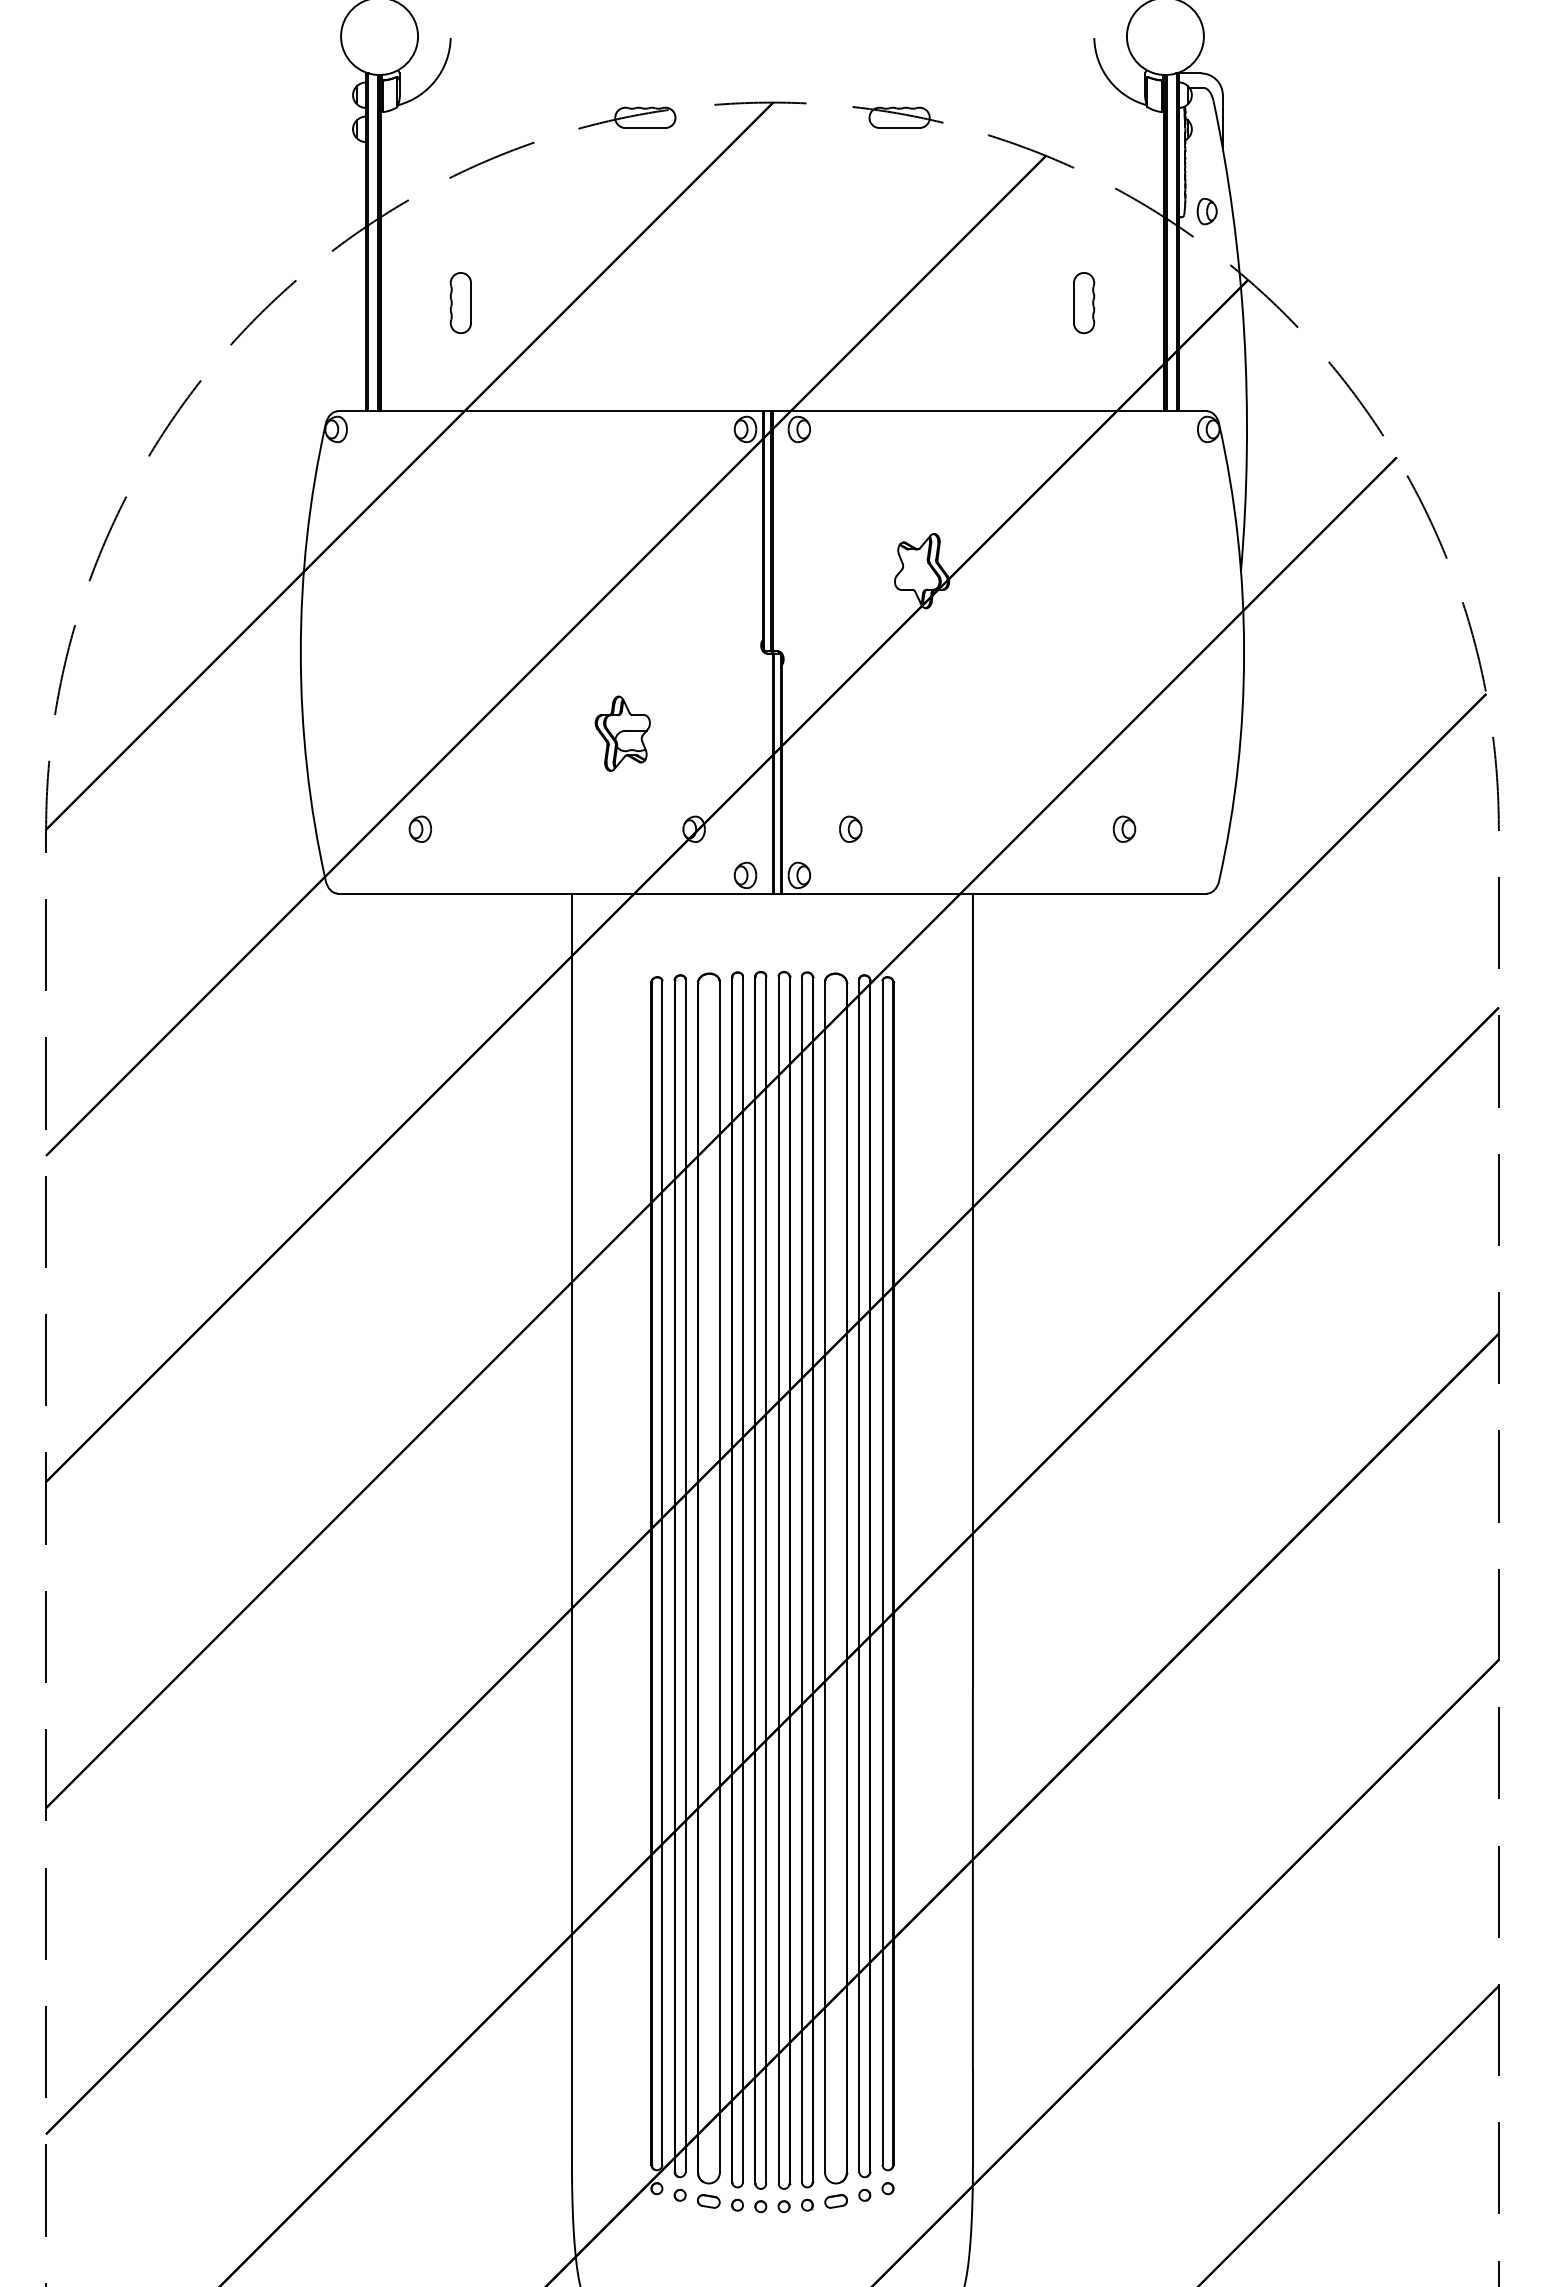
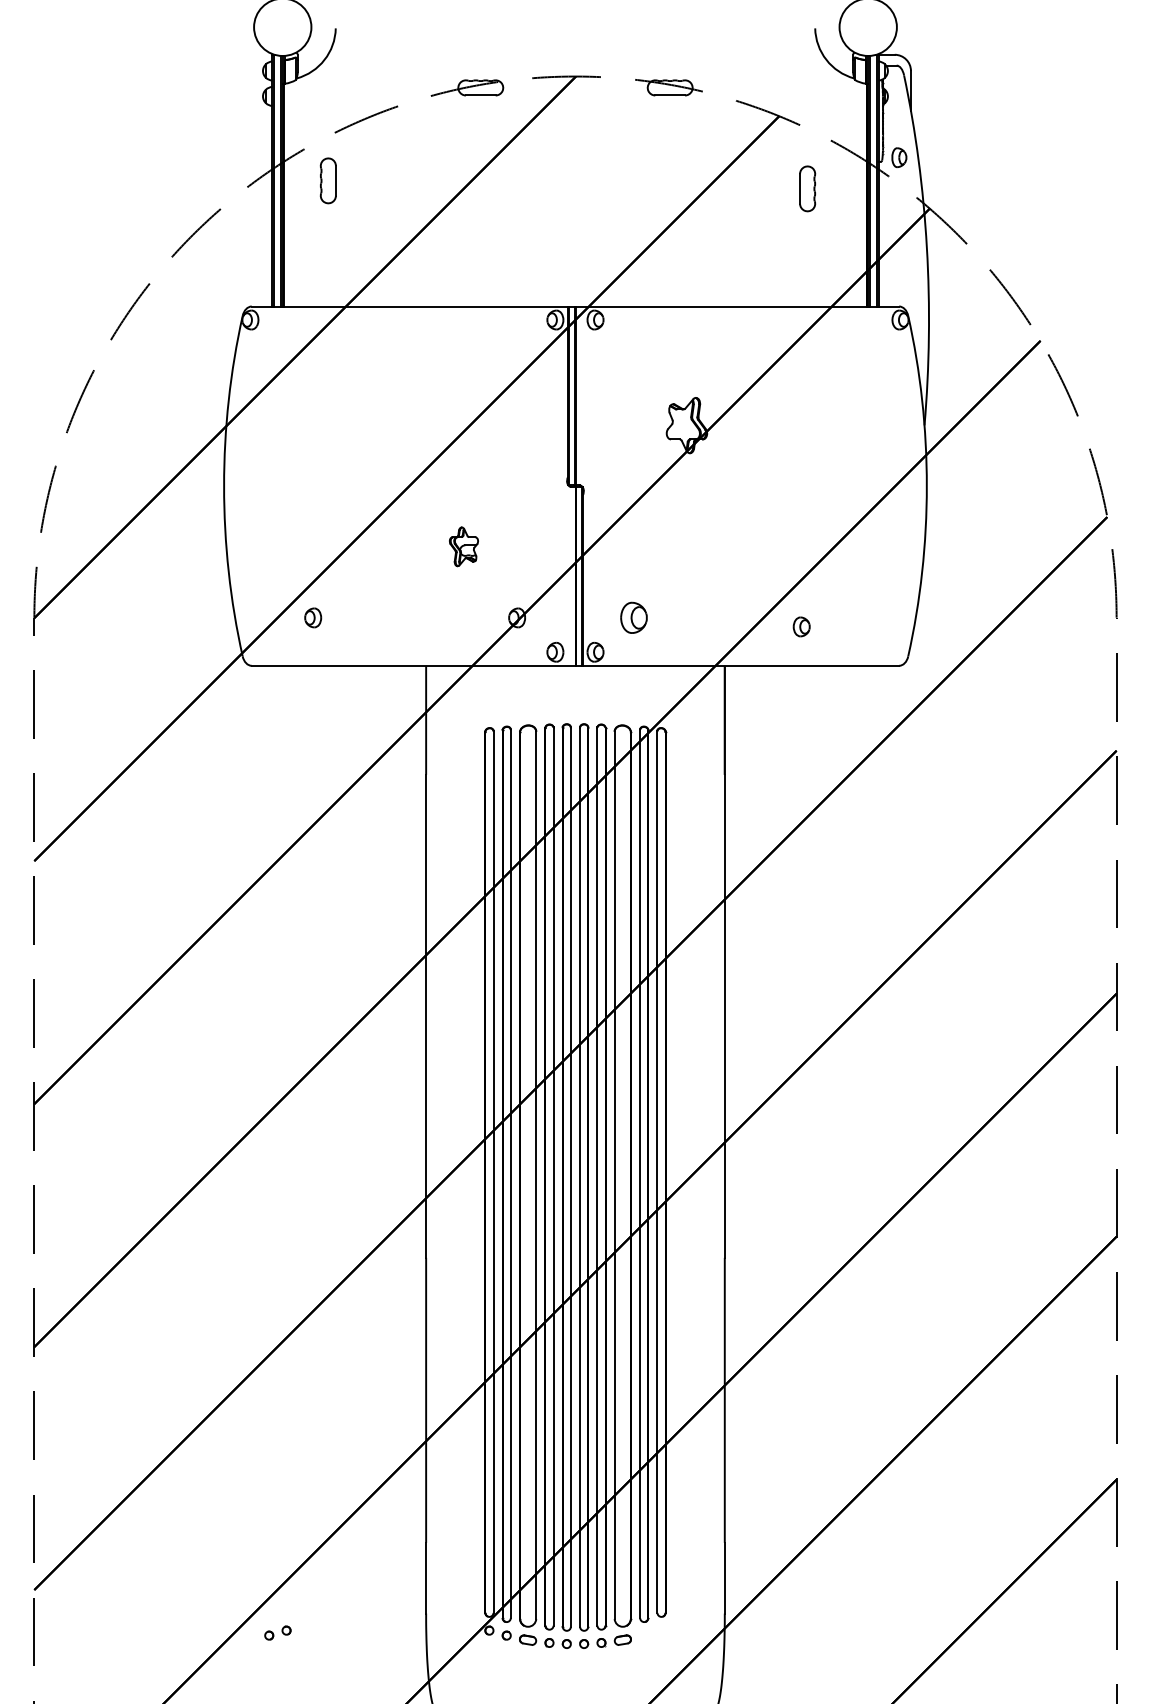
part: (459, 302) -> (327, 180), moved
part: (1083, 302) -> (807, 188), moved
part: (622, 733) -> (463, 546), size x0.7
part: (850, 828) -> (633, 617), size x1.6
part: (1124, 828) -> (801, 626), moved
part: (875, 2191) -> (277, 1632), moved

